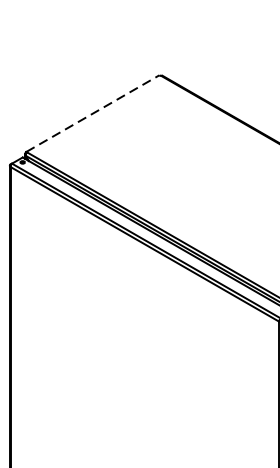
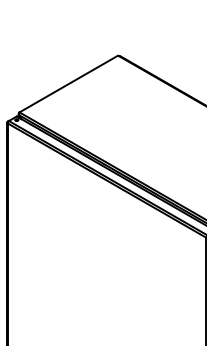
line: (92, 114) -> (68, 84), dashed -> solid

